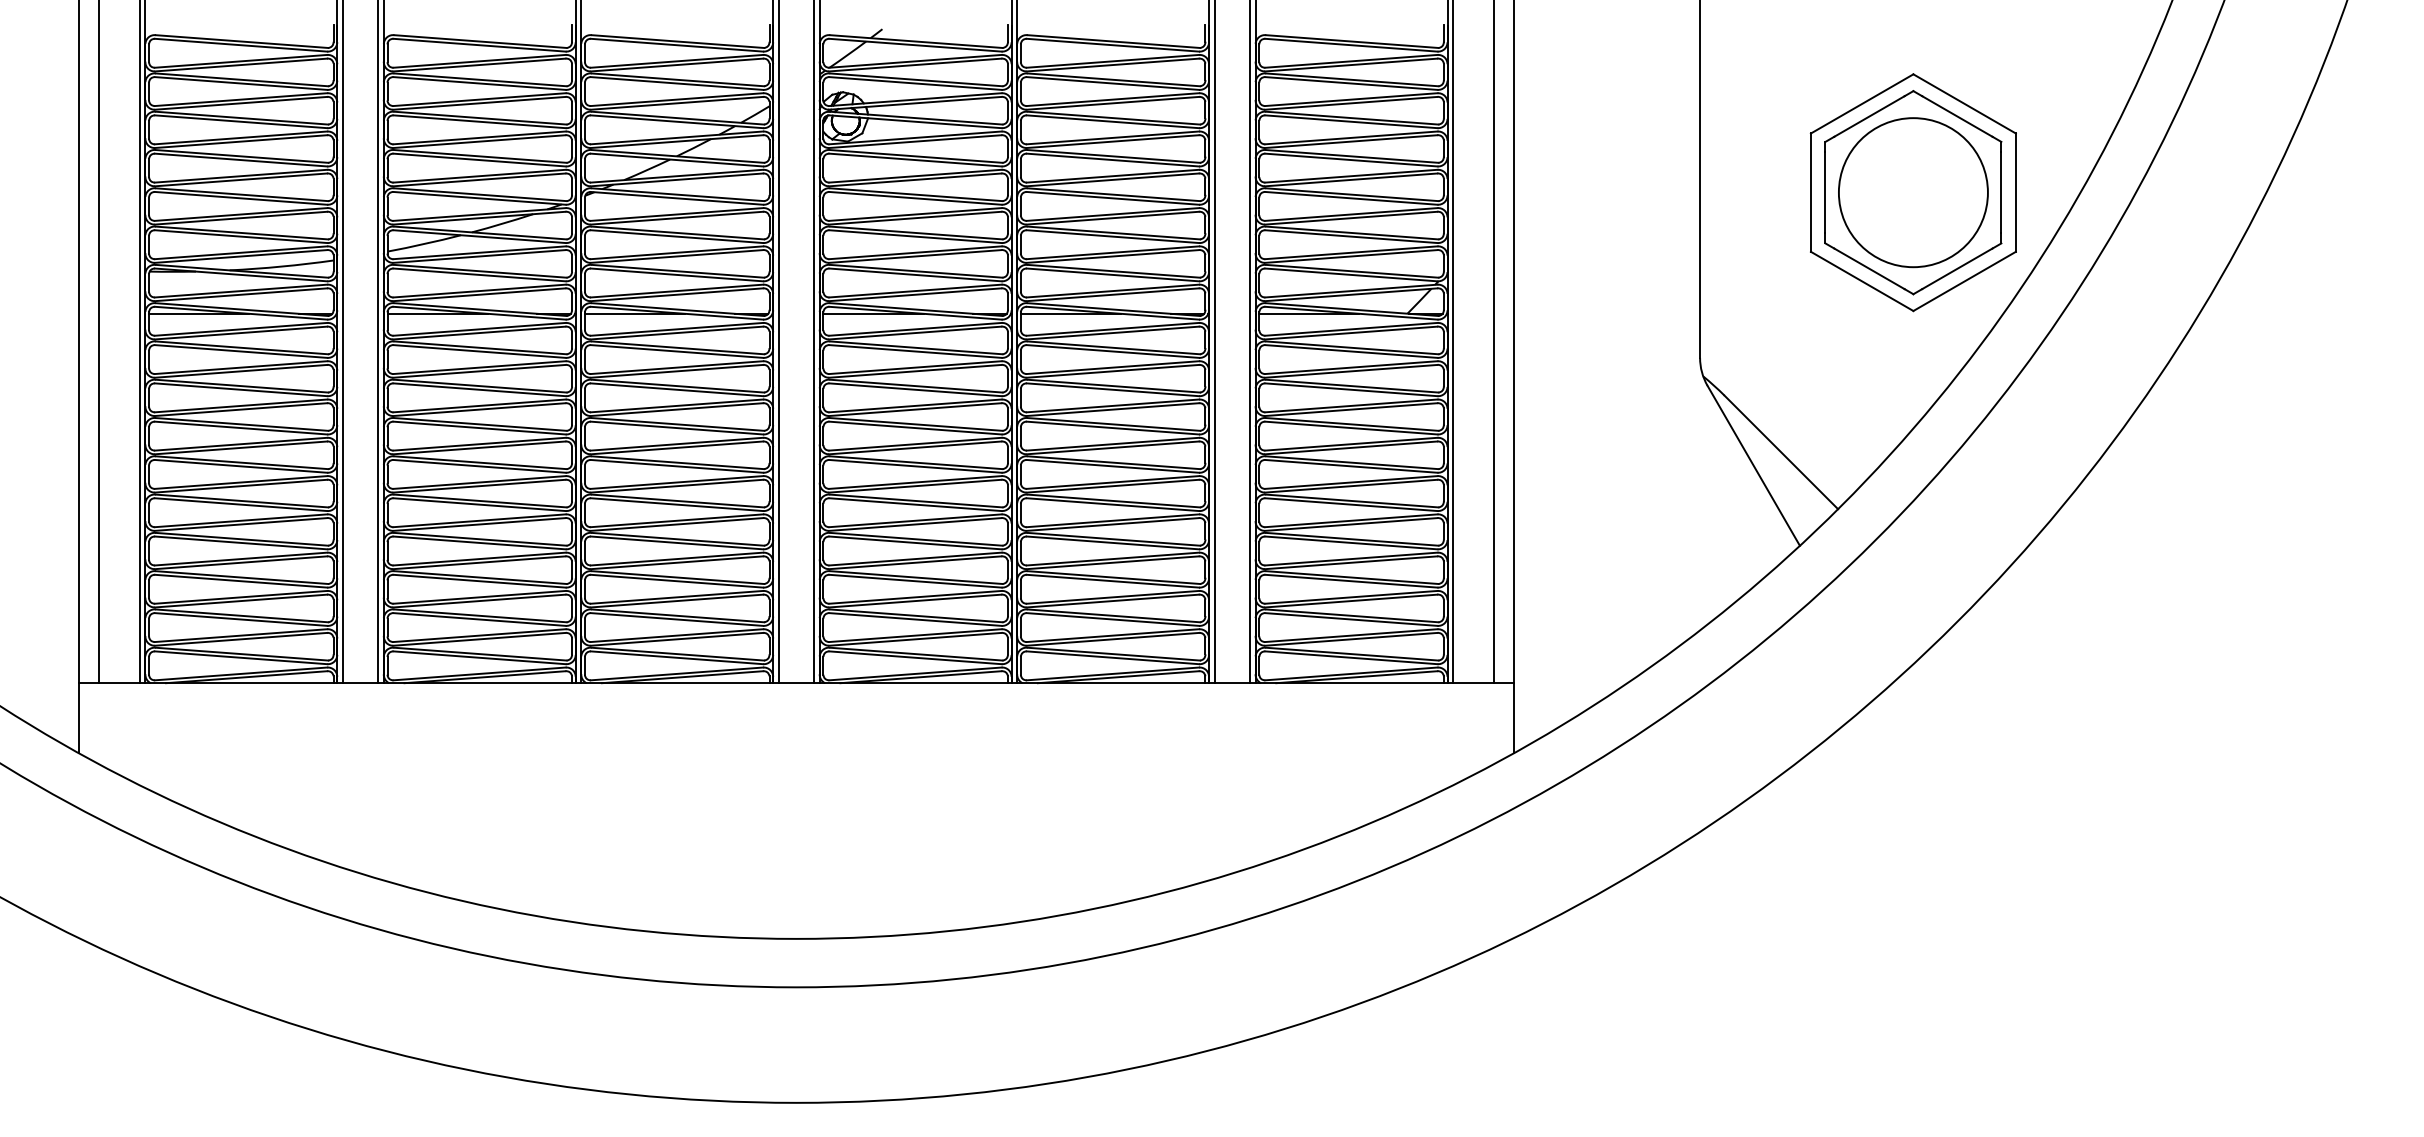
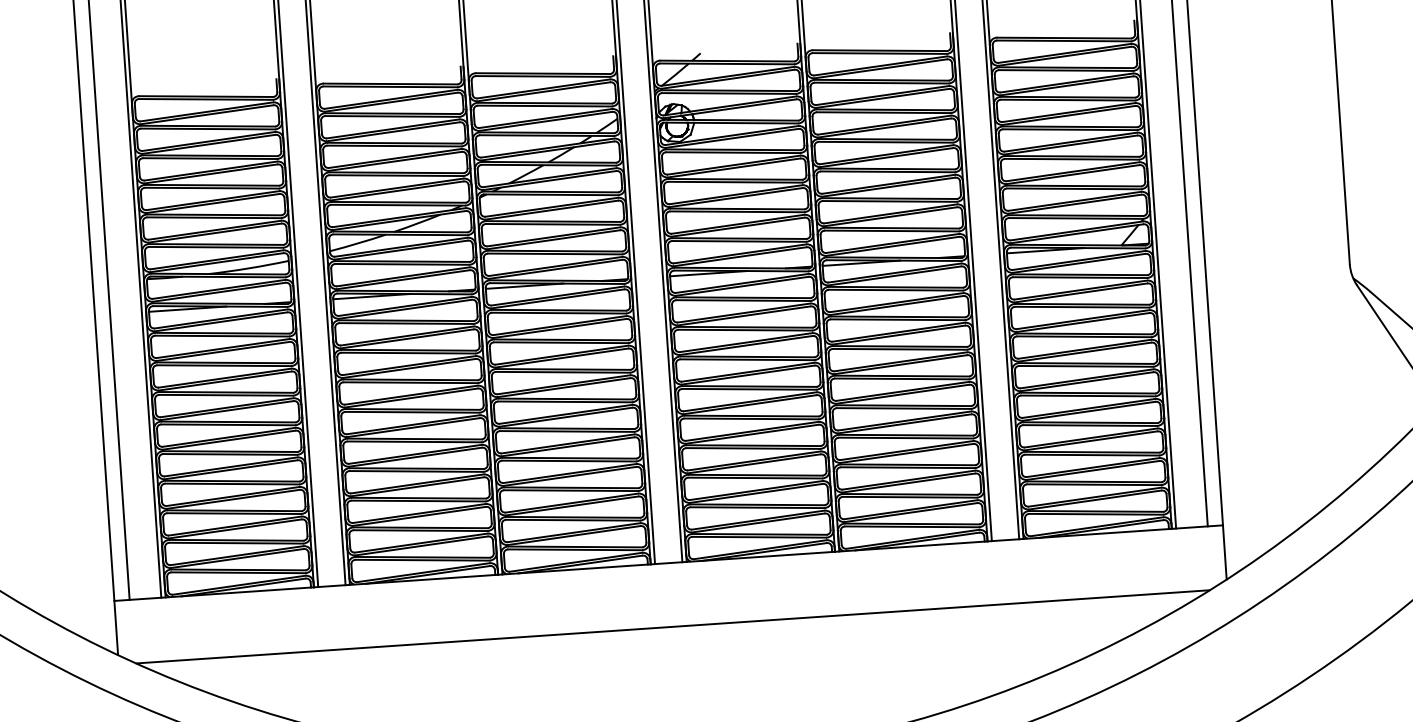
line: (796, 765) -> (673, 626), added

